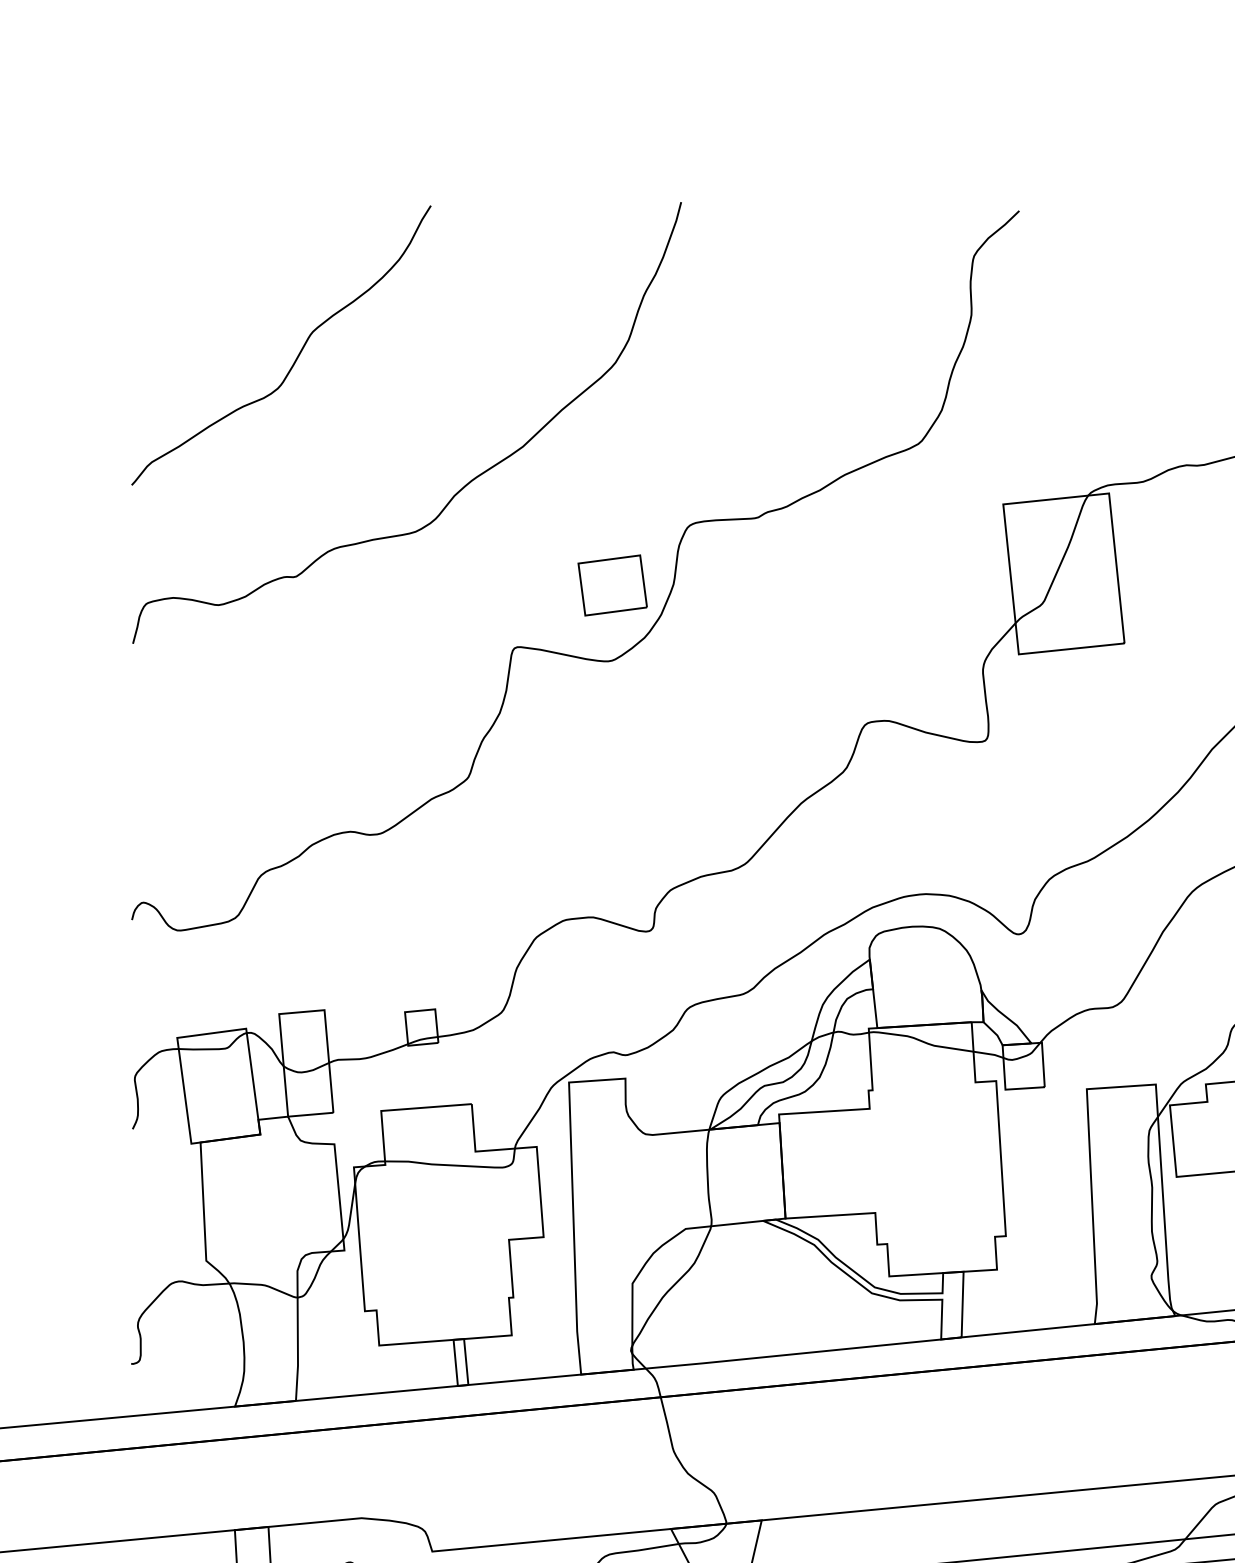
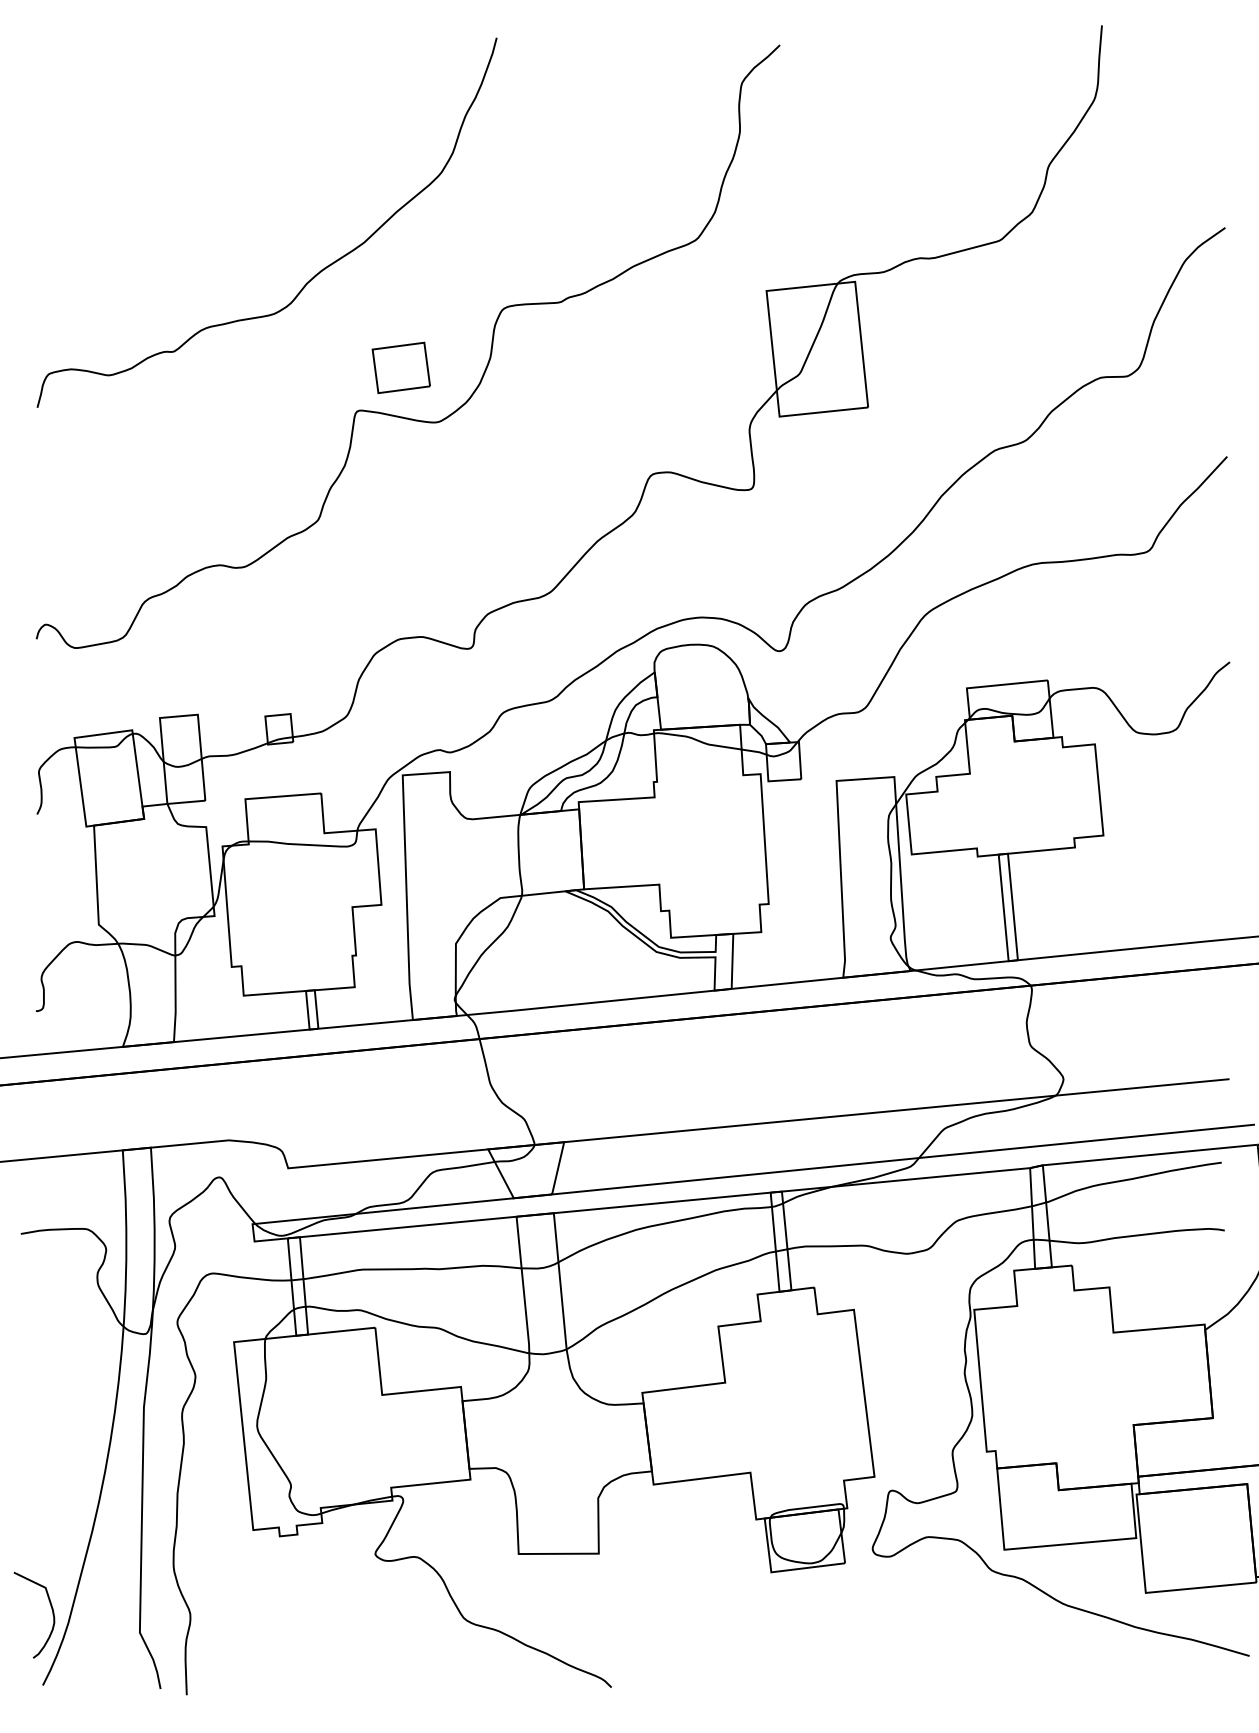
curve: (297, 354) -> (175, 165), removed
part: (611, 584) -> (400, 367), moved

